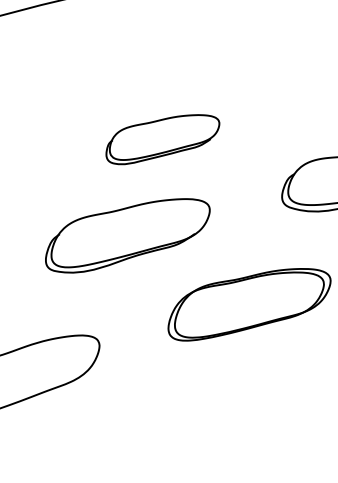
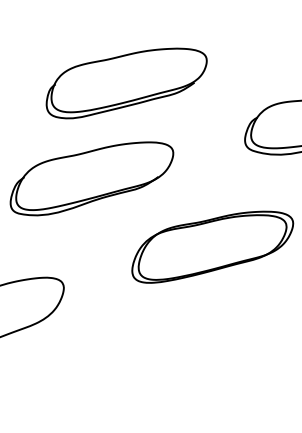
part: (162, 139) -> (126, 83), size x1.43

